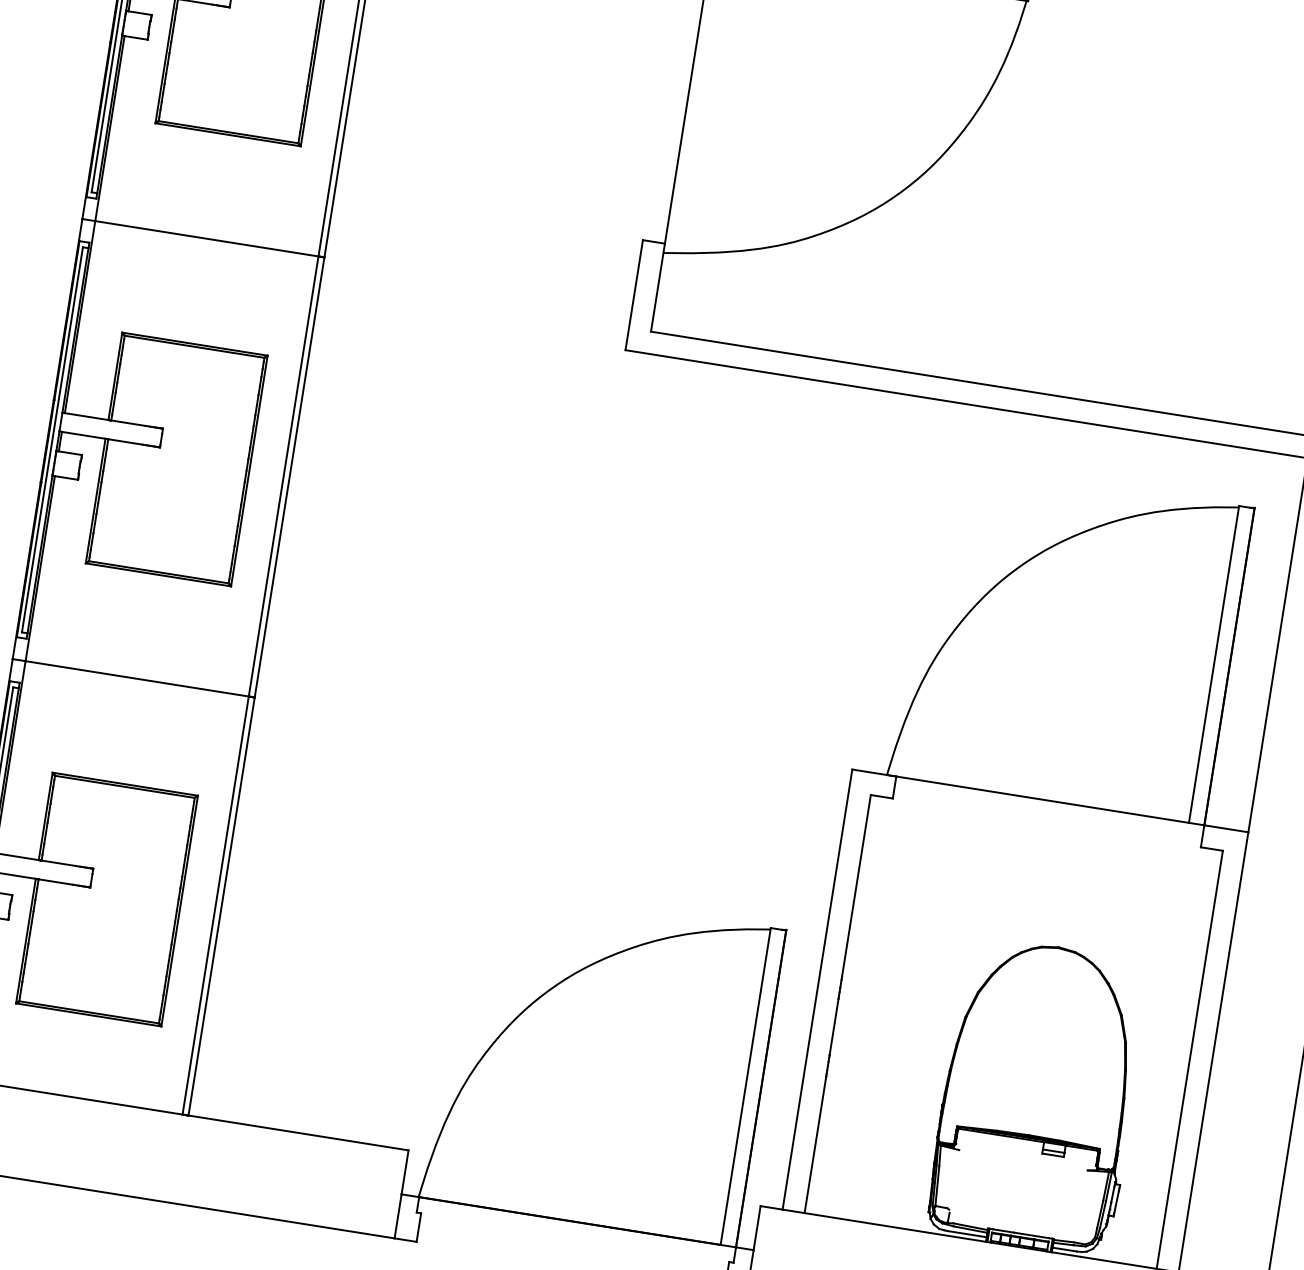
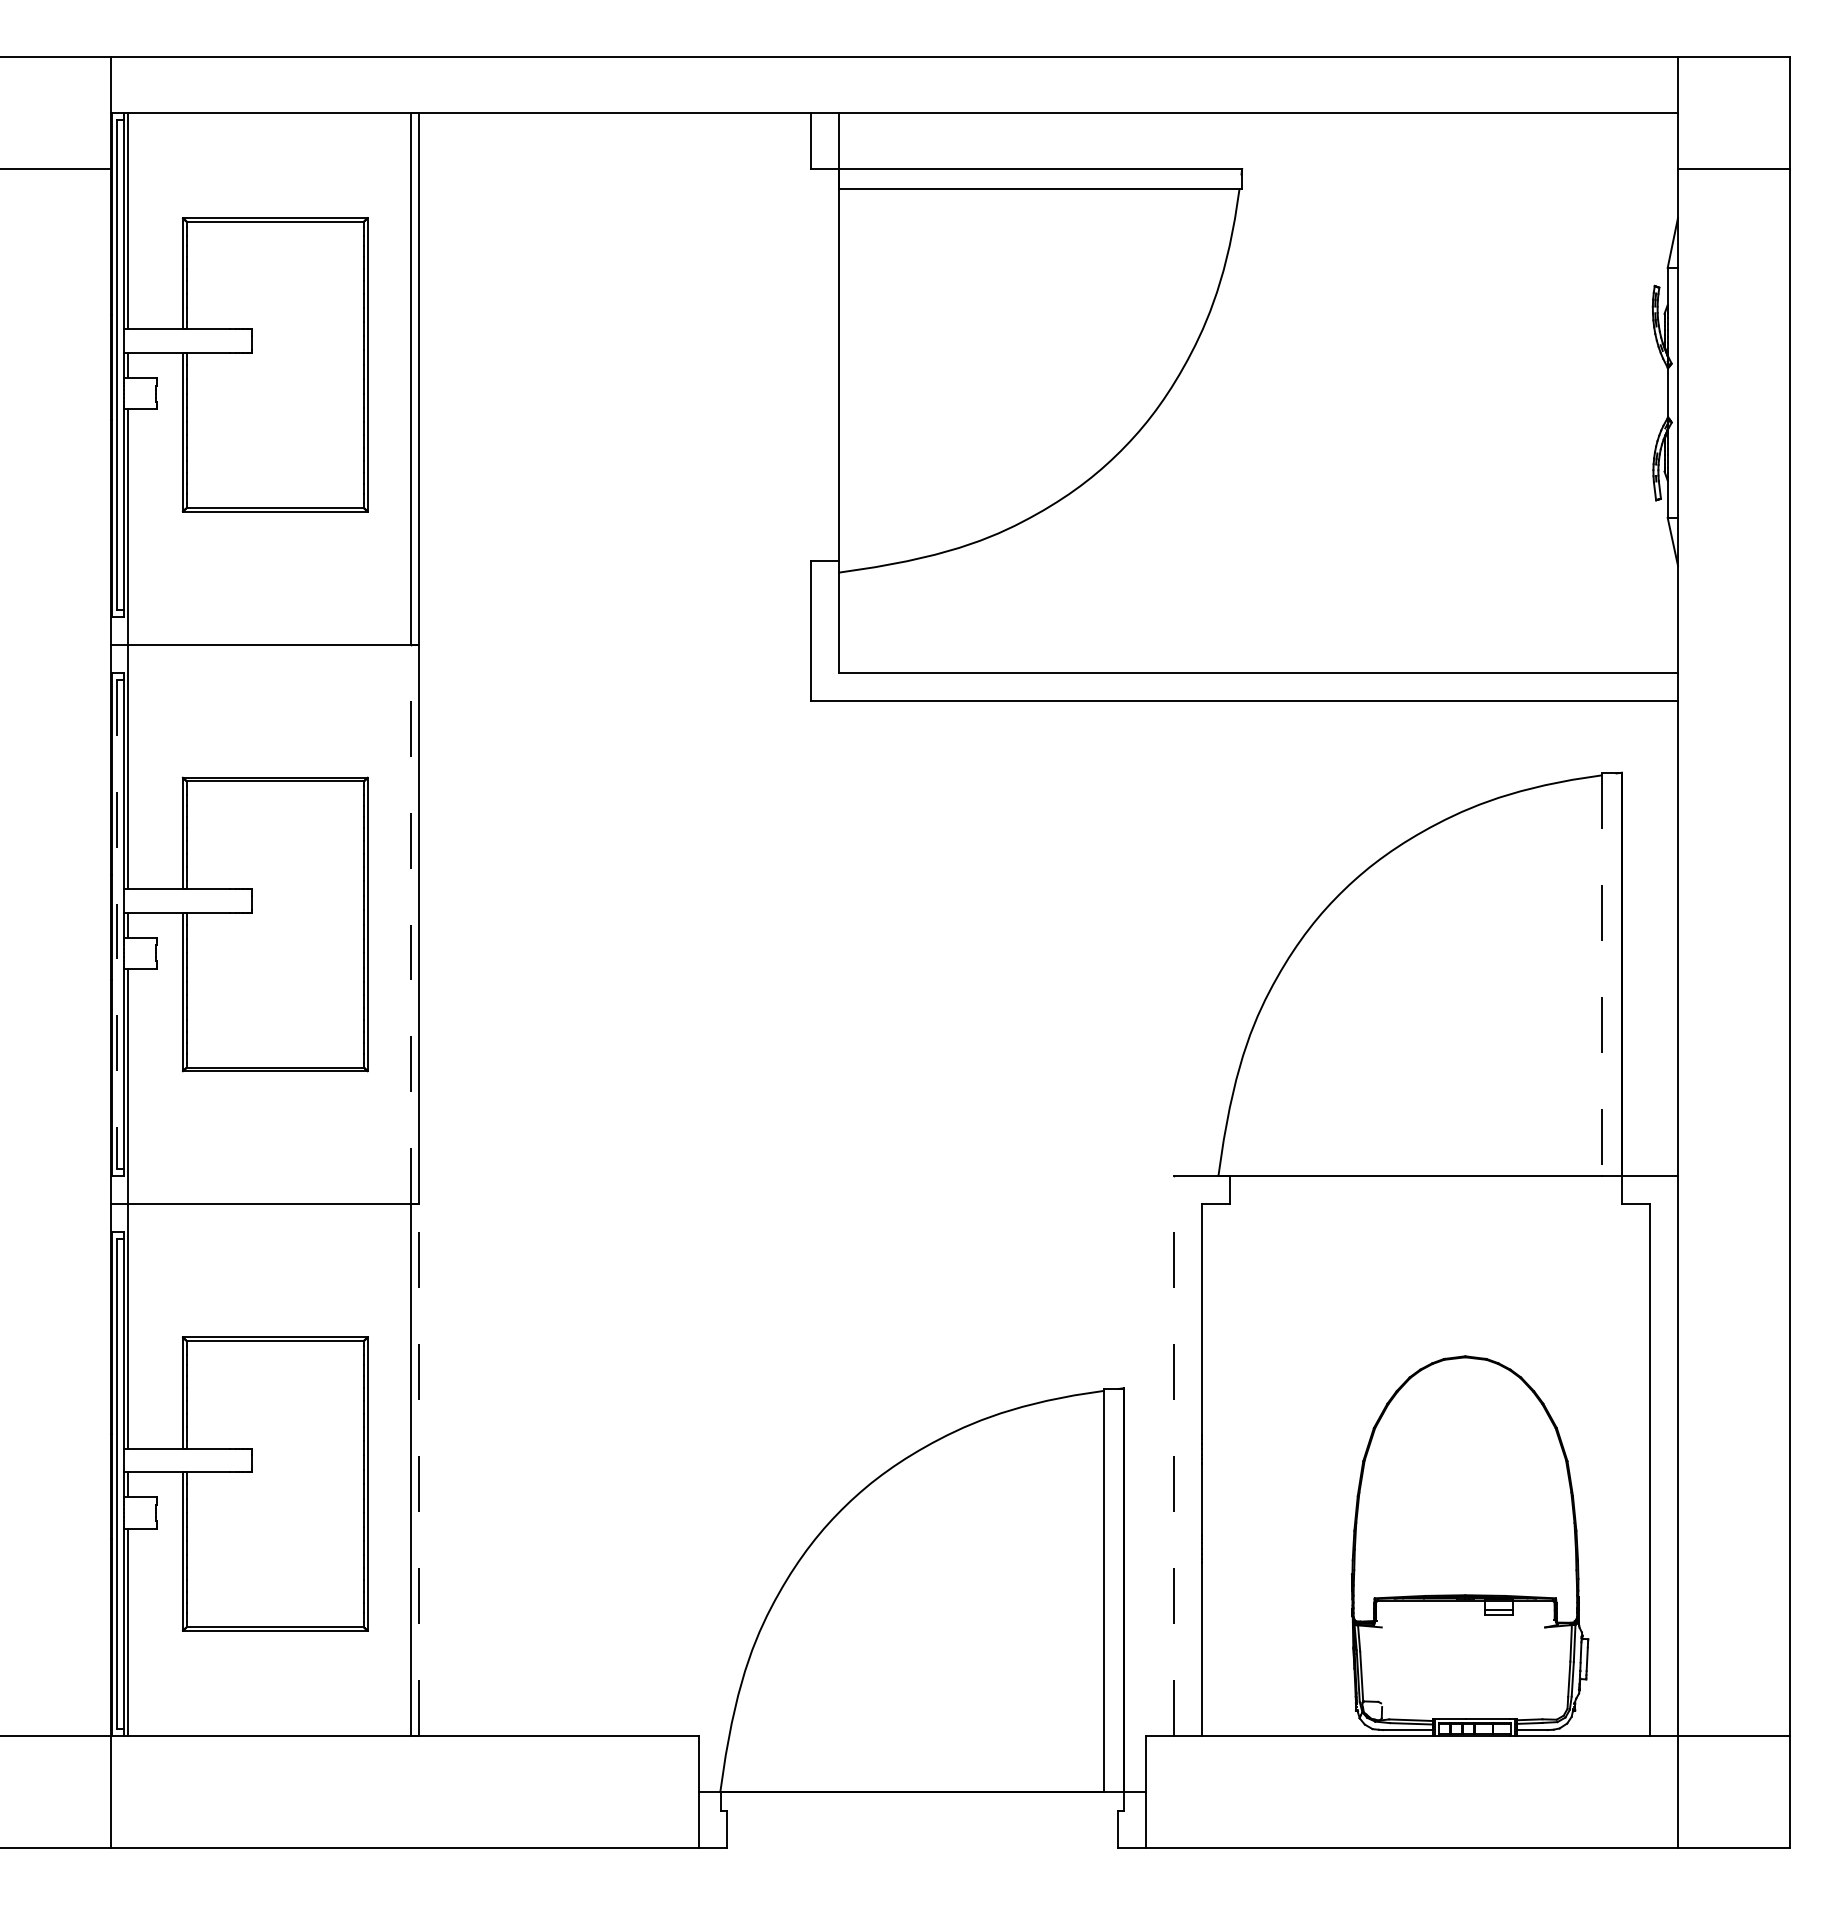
line: (52, 439) -> (117, 924), solid -> dashed
line: (283, 476) -> (411, 924), solid -> dashed
line: (1214, 664) -> (1602, 975), solid -> dashed
line: (221, 906) -> (418, 1470), solid -> dashed
line: (817, 989) -> (1174, 1456), solid -> dashed

